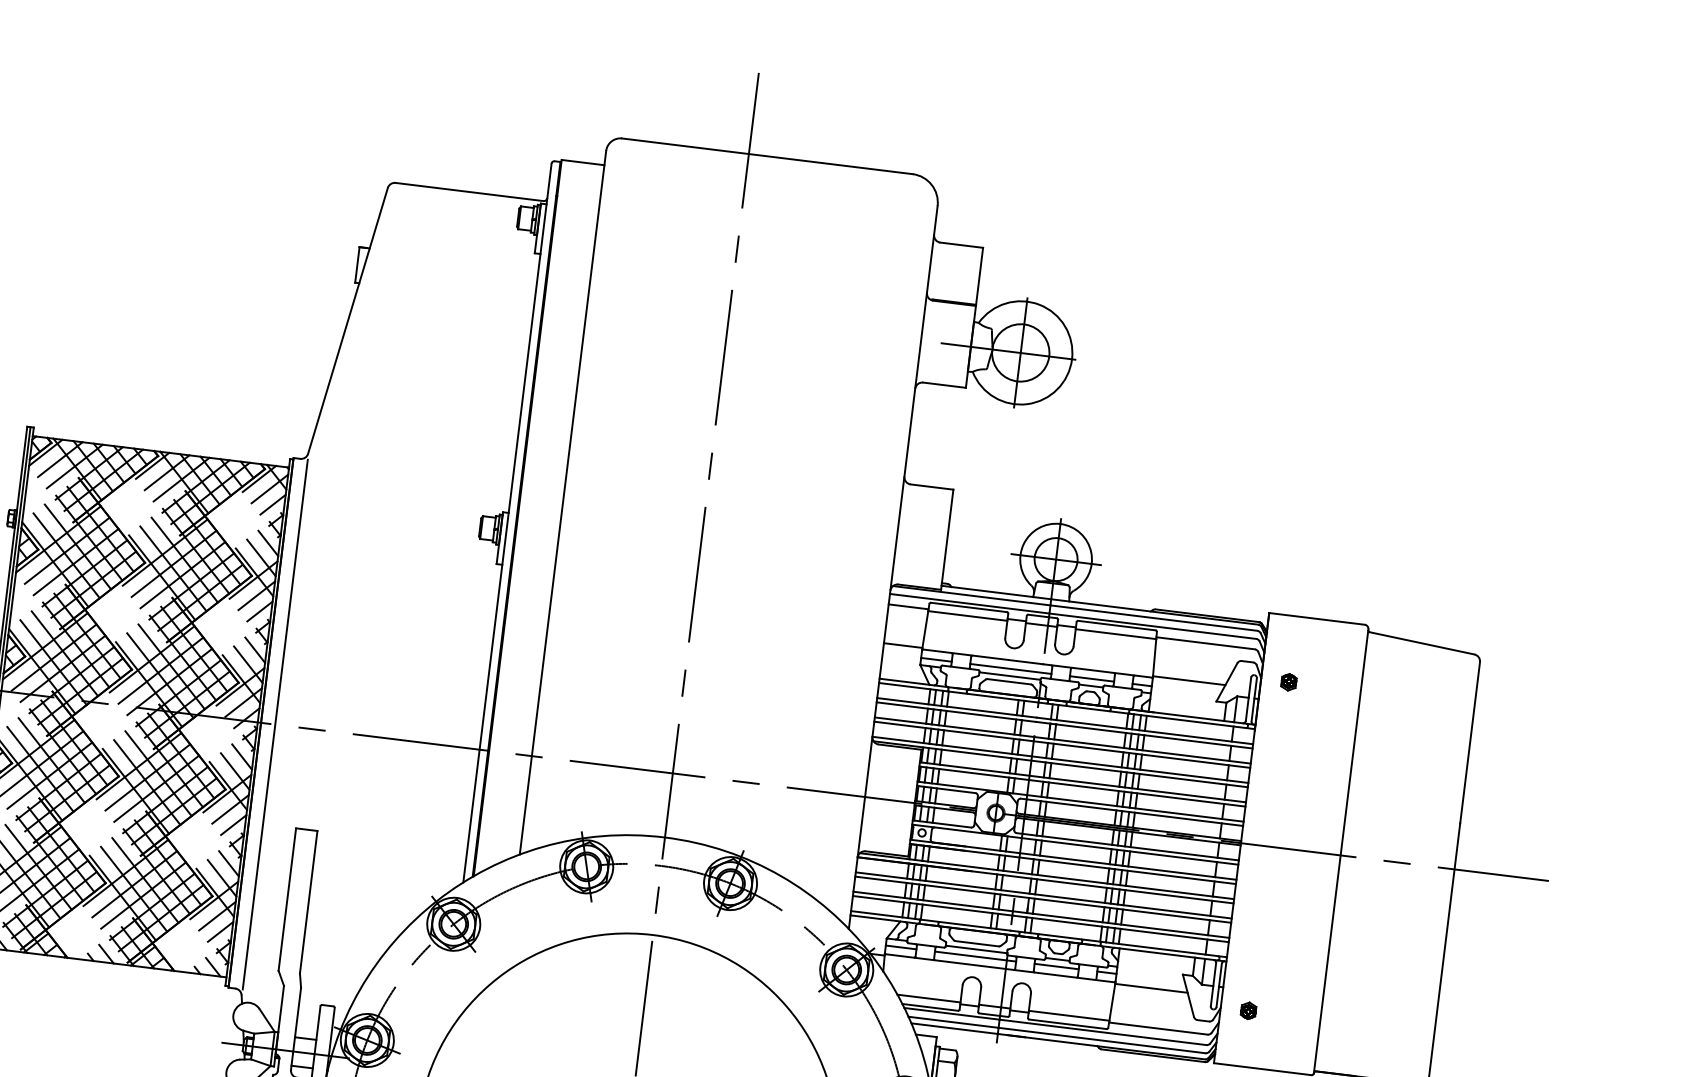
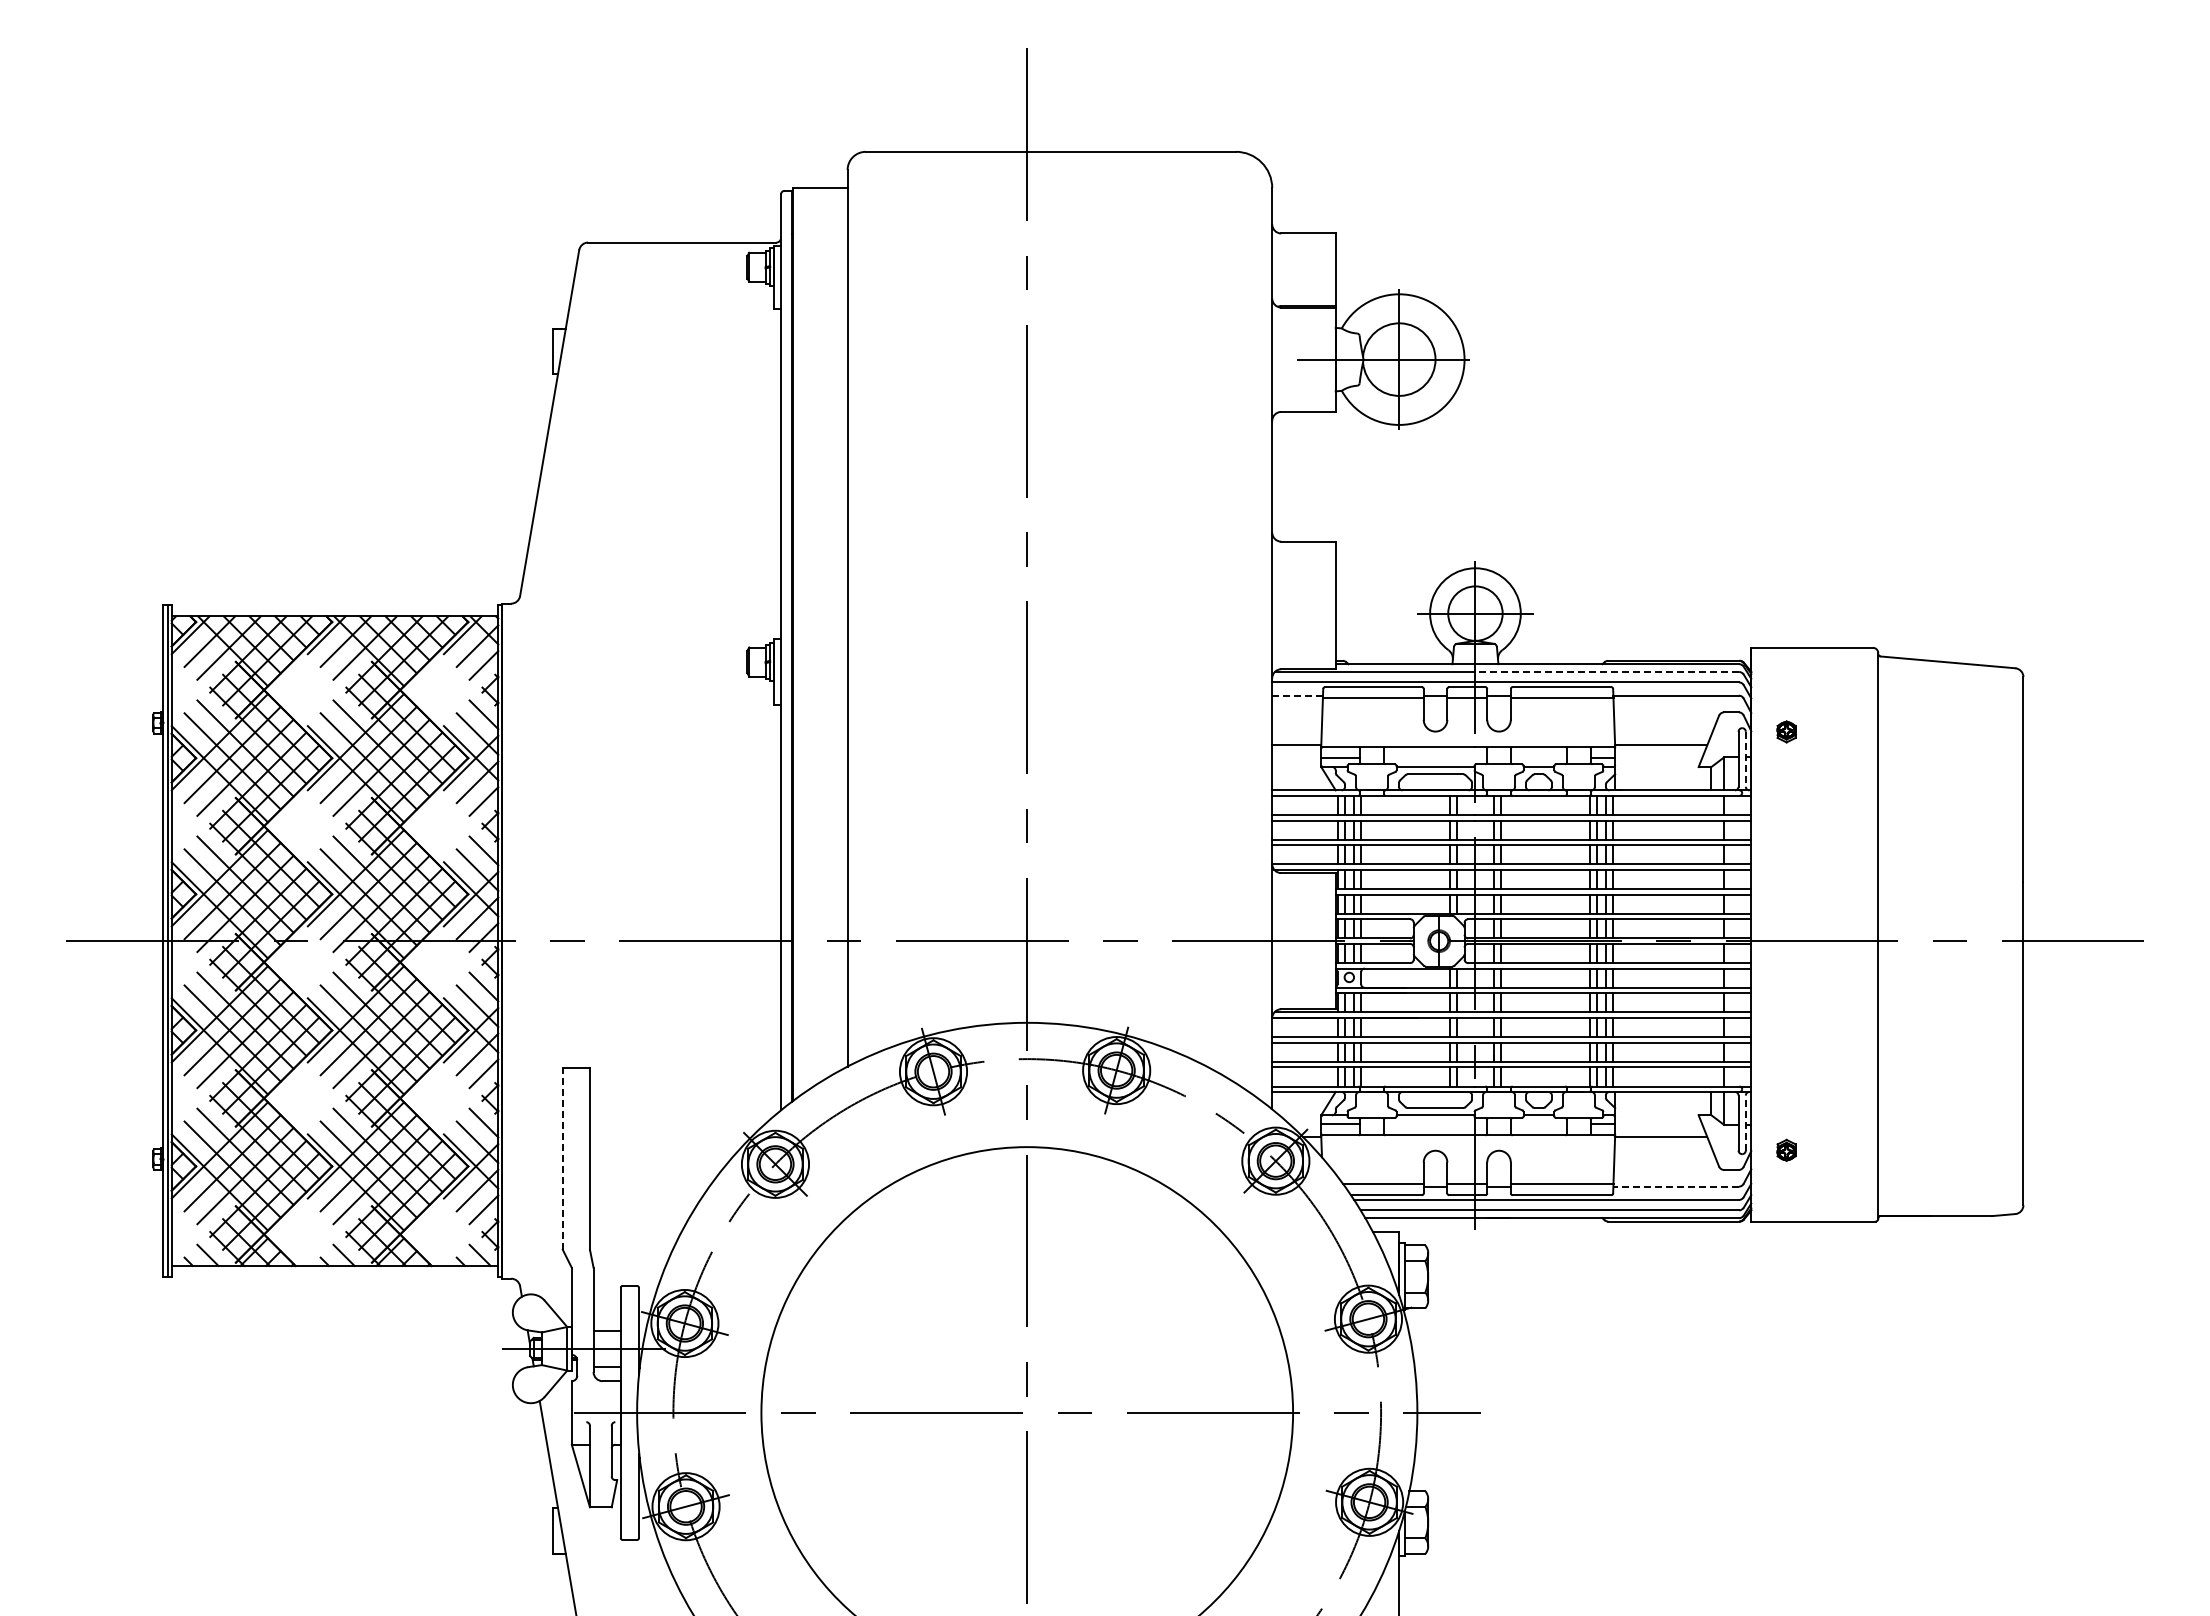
line: (909, 606) -> (1298, 695), solid -> dashed
line: (1154, 618) -> (1607, 672), solid -> dashed
line: (1010, 668) -> (1435, 757), removed
line: (1091, 678) -> (1538, 757), removed
line: (1253, 700) -> (1745, 759), solid -> dashed
line: (275, 724) -> (520, 940), removed
line: (287, 899) -> (562, 1158), solid -> dashed
line: (975, 956) -> (1435, 1124), removed
line: (1056, 966) -> (1538, 1124), removed
line: (1218, 984) -> (1745, 1122), solid -> dashed
line: (1158, 1028) -> (1676, 1186), solid -> dashed

